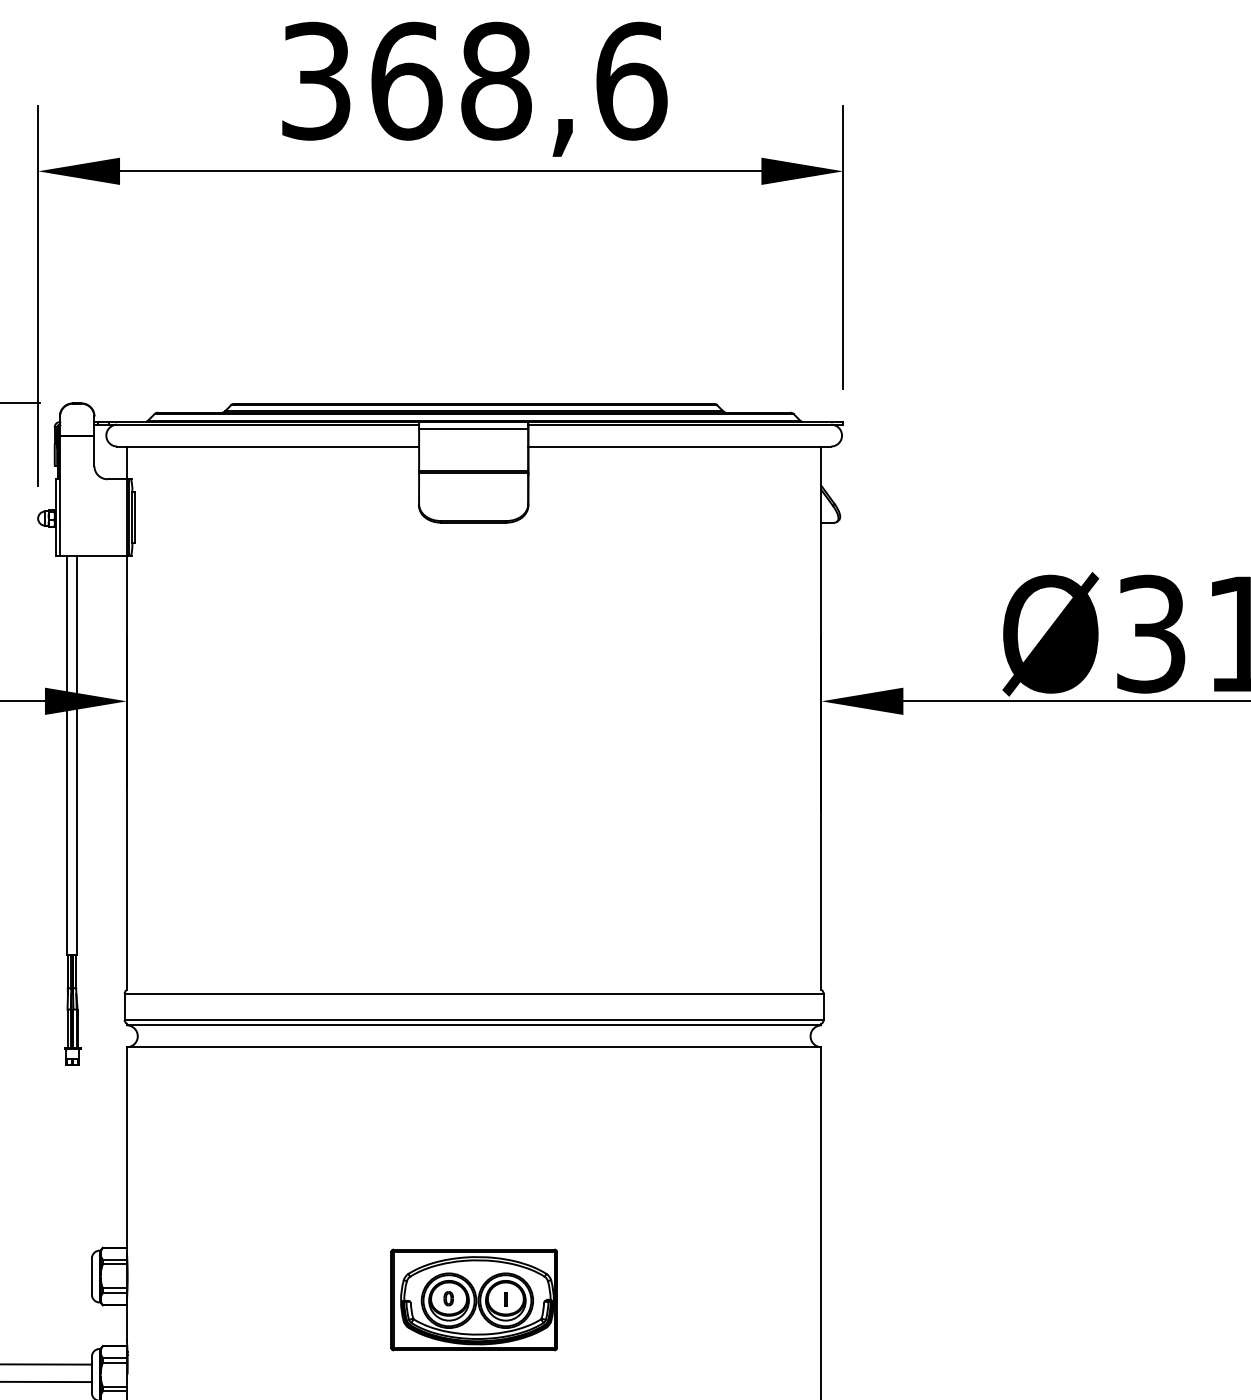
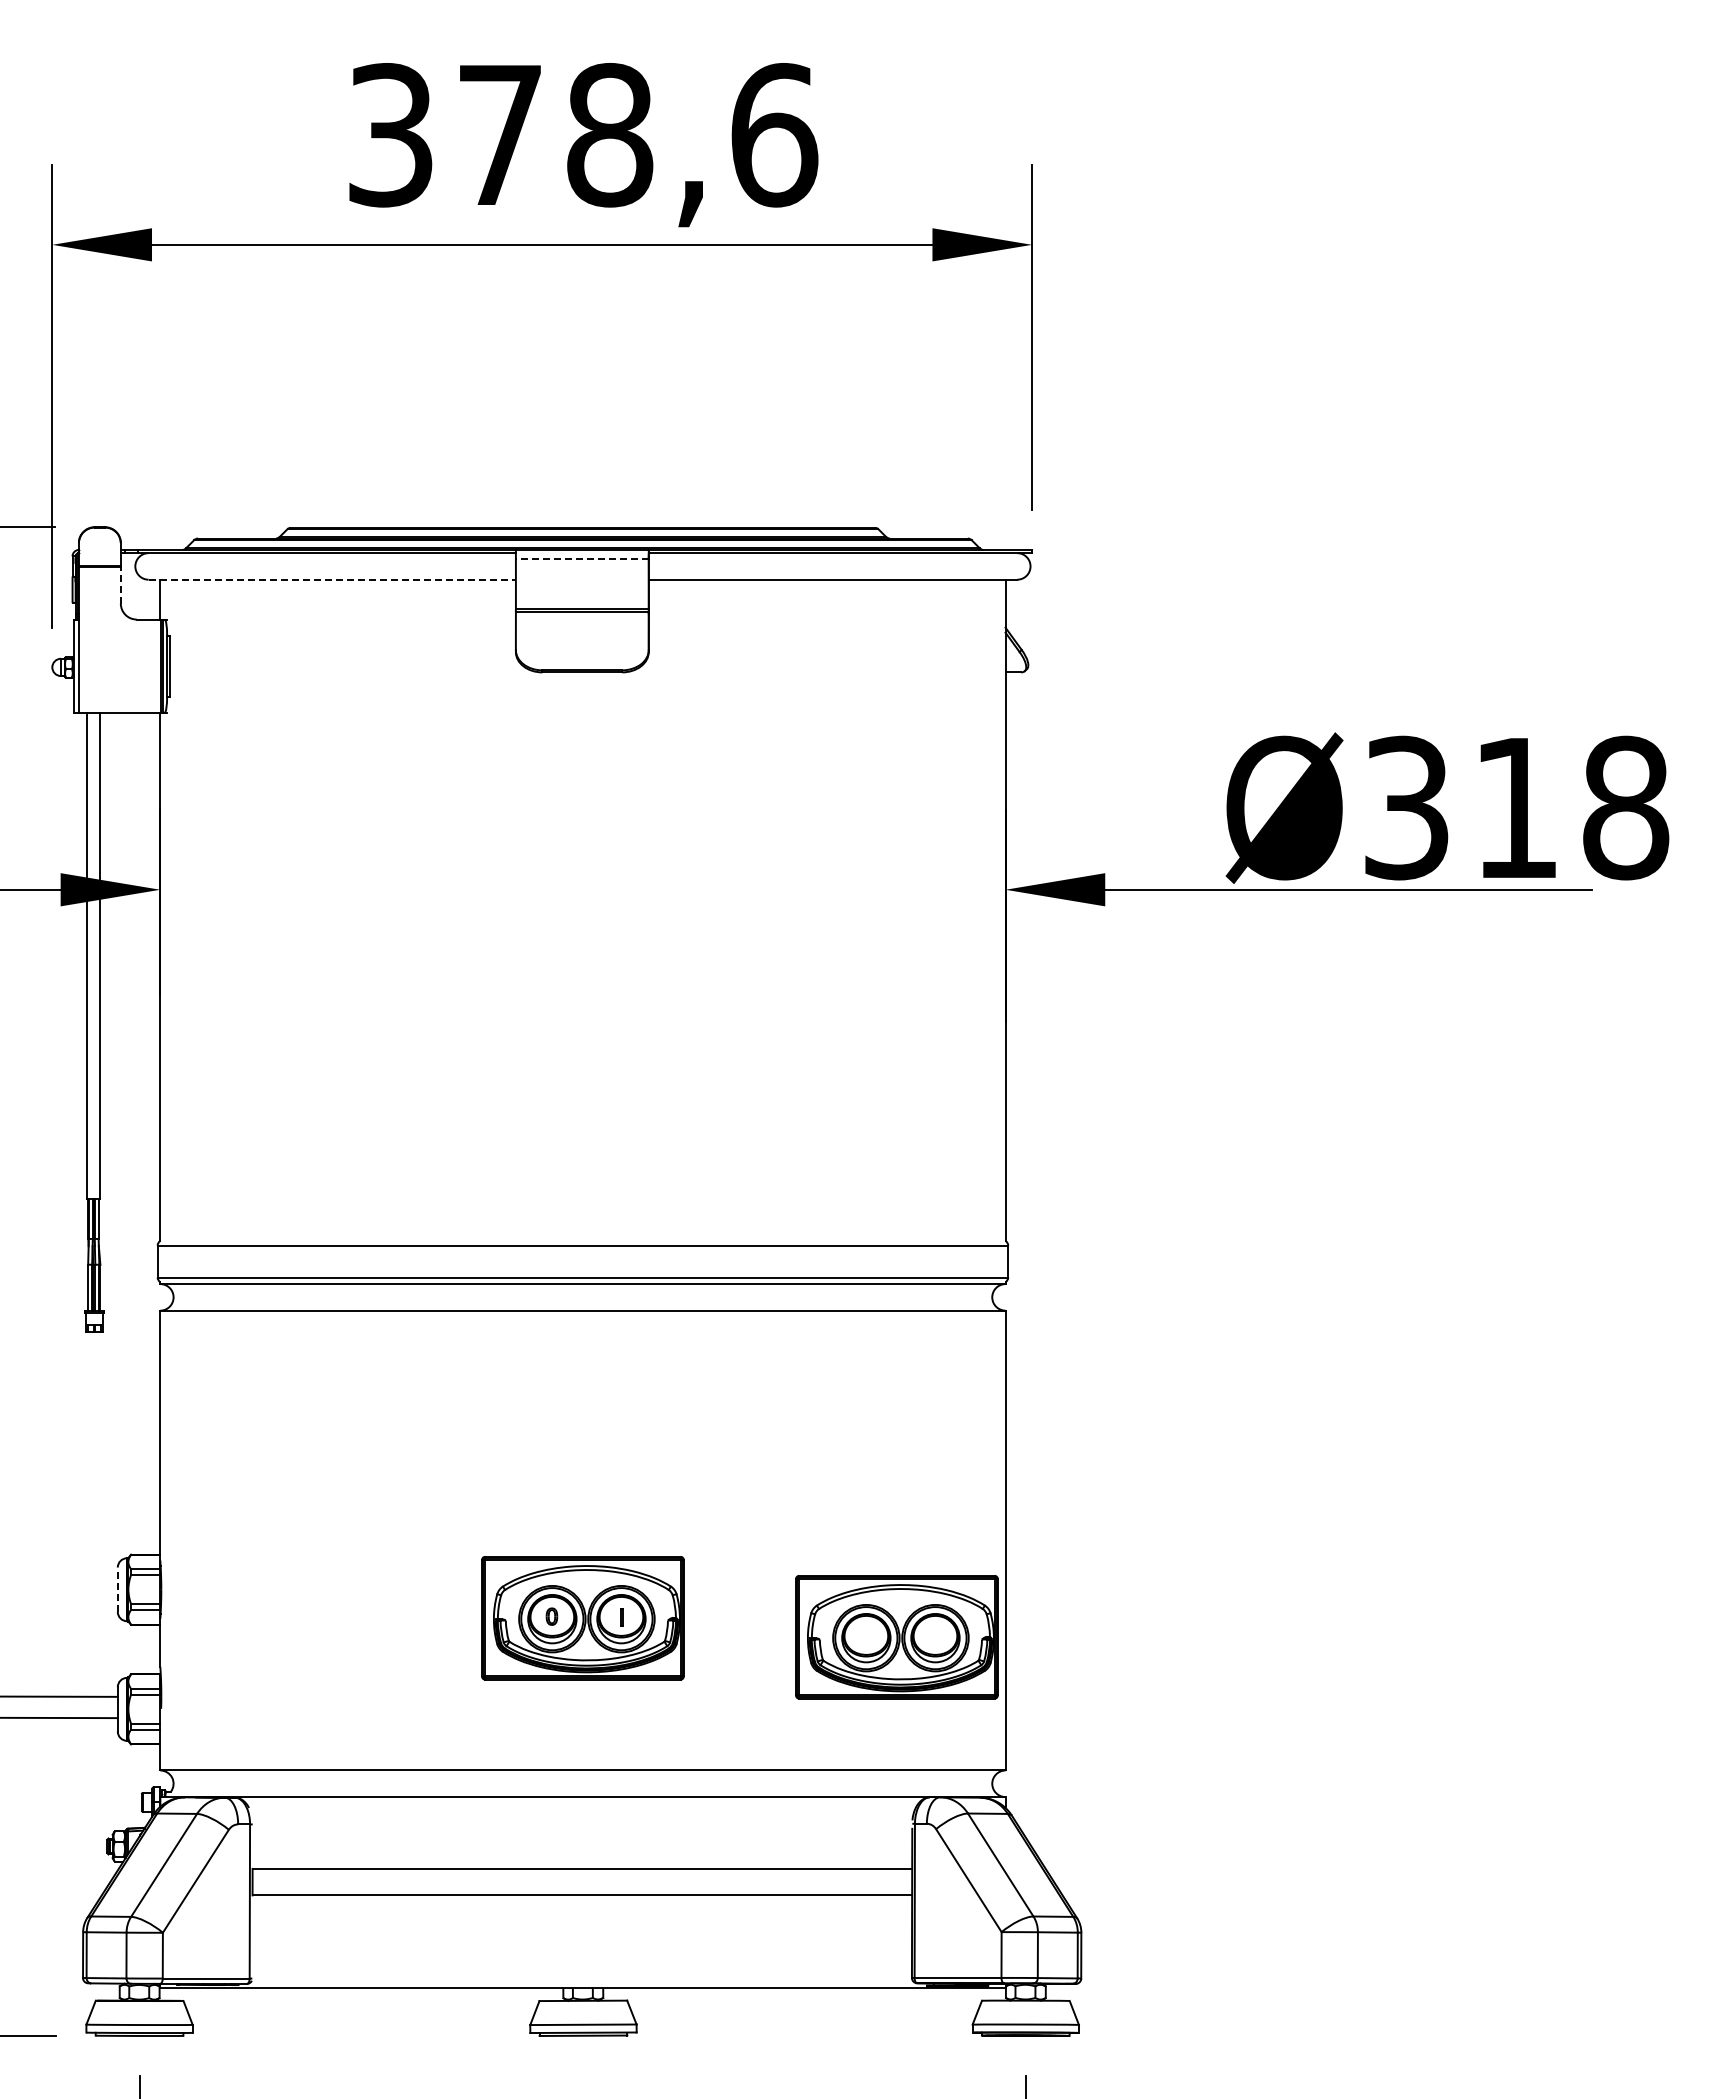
text: (407, 81) -> (501, 135), 368,6 -> 378,6
line: (472, 429) -> (581, 558), solid -> dashed
line: (268, 446) -> (332, 579), solid -> dashed
line: (94, 450) -> (120, 584), solid -> dashed
line: (91, 1276) -> (117, 1589), solid -> dashed
part: (731, 1315) -> (896, 1637), added

